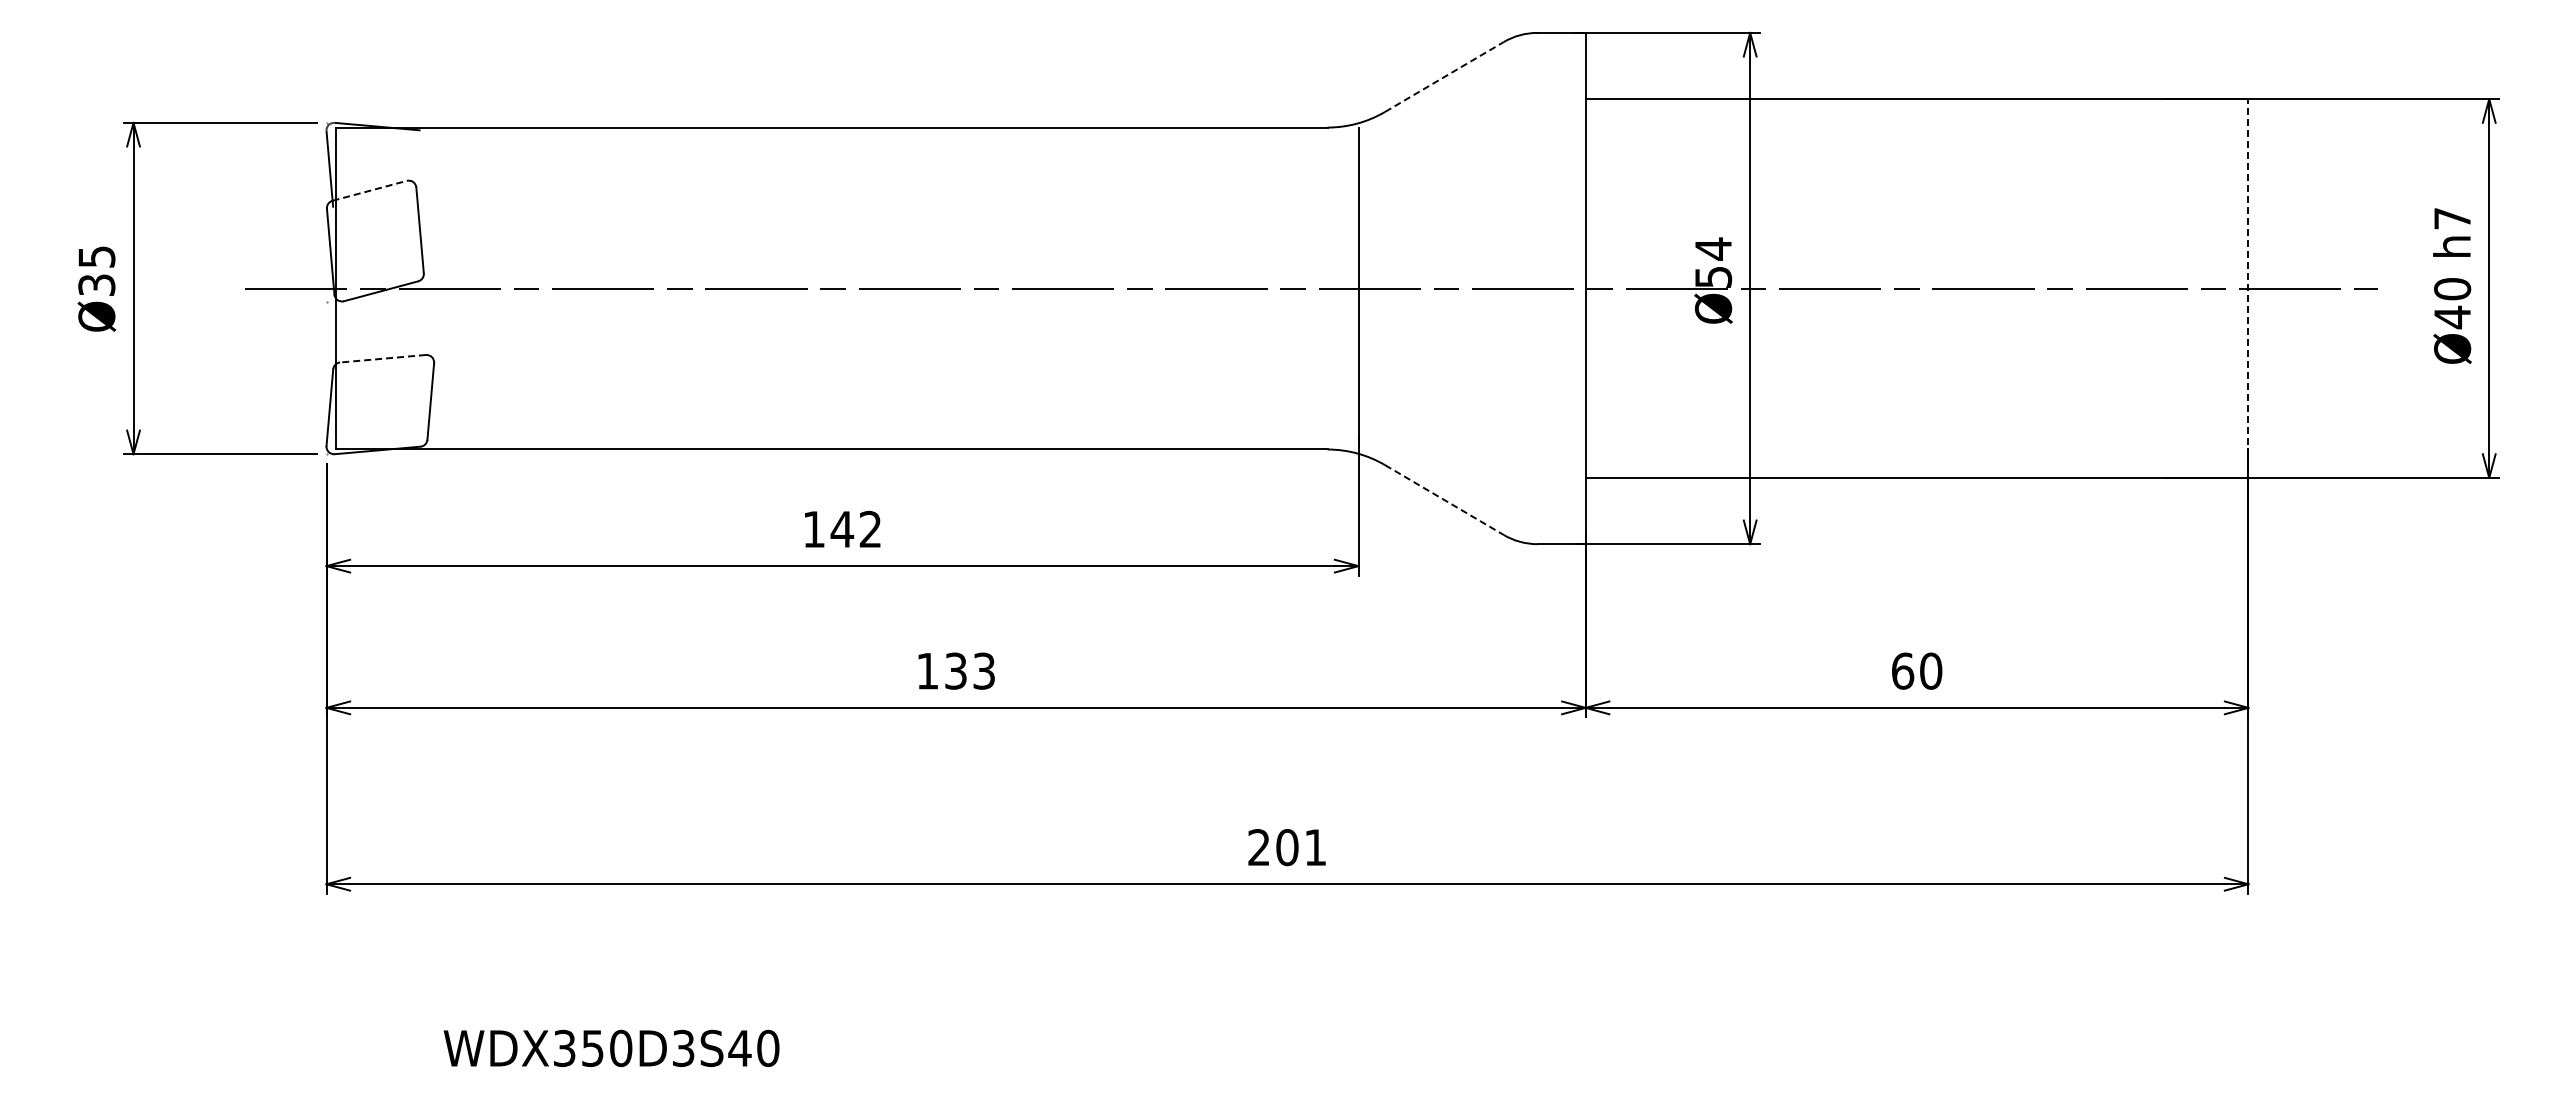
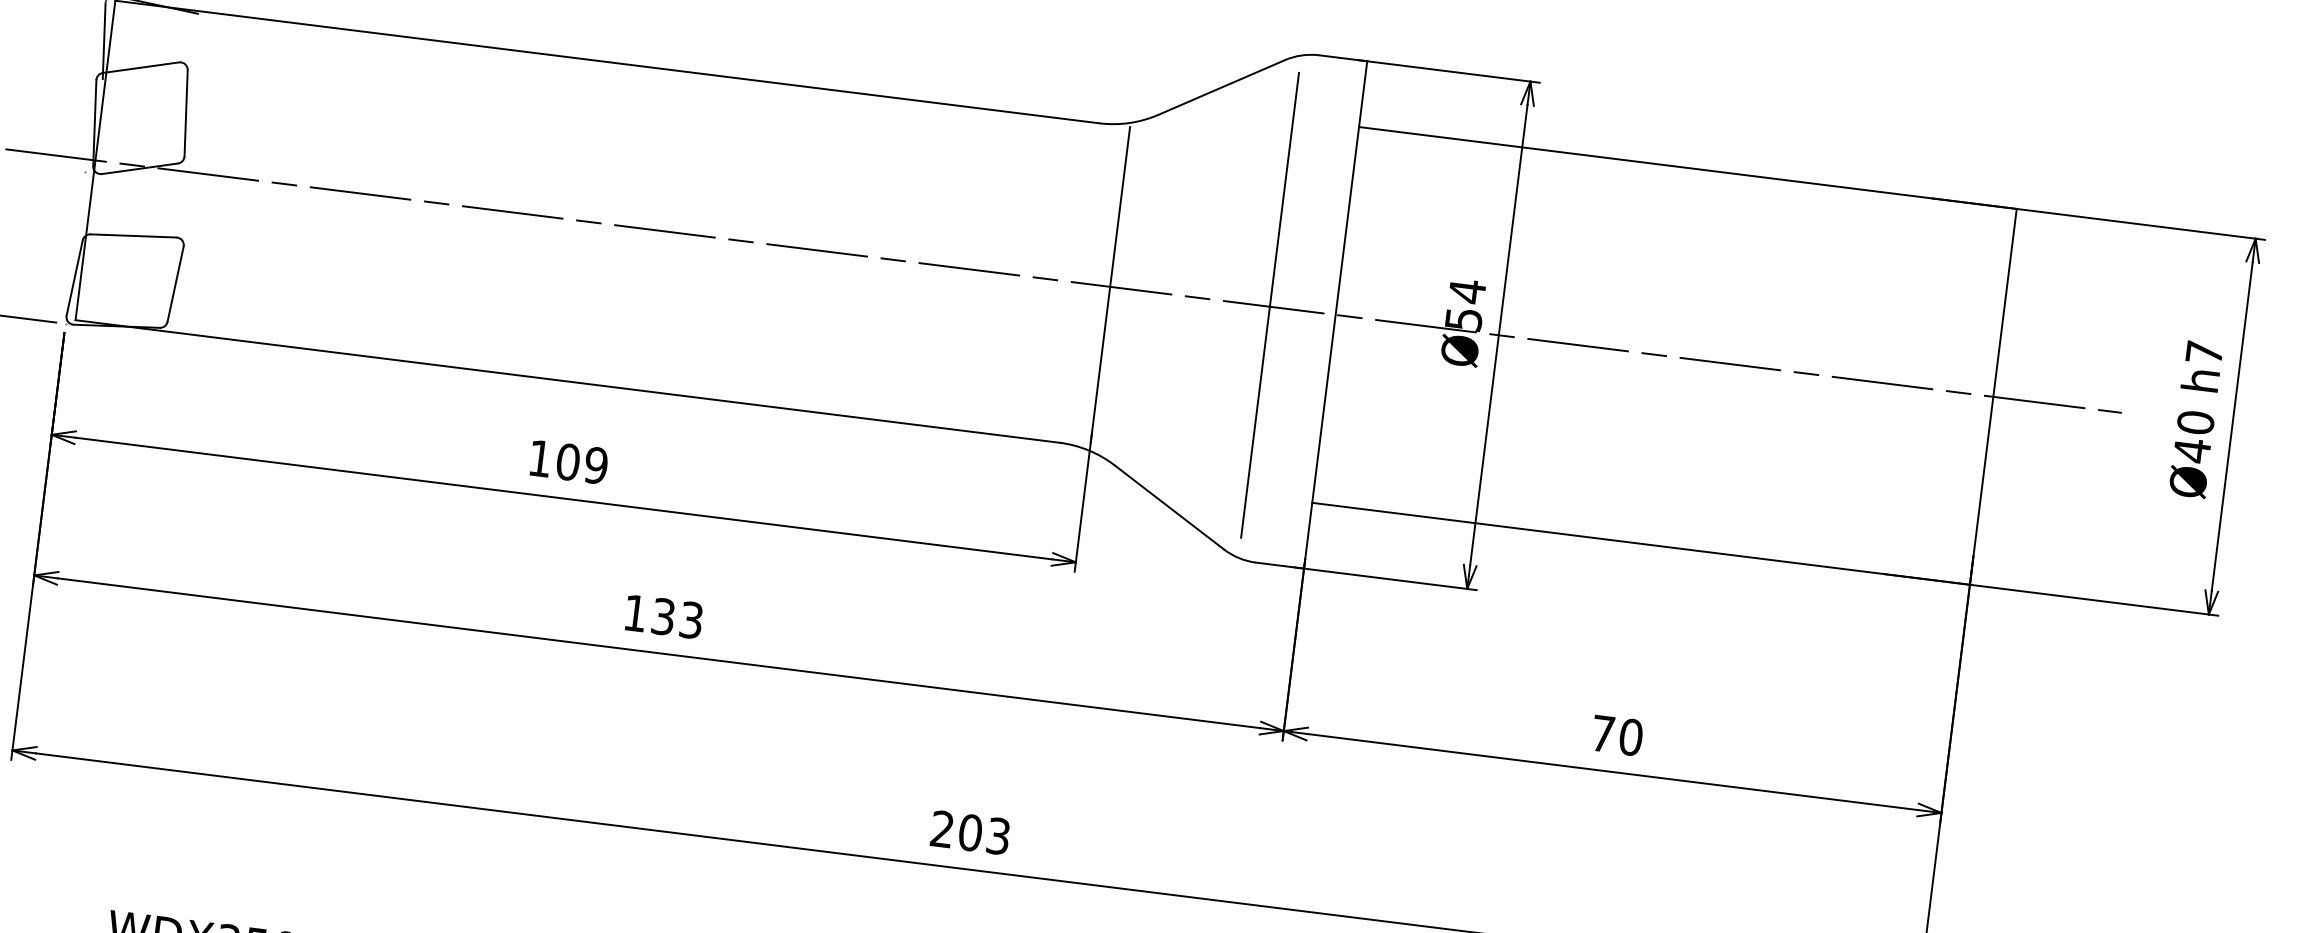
line: (1444, 76) -> (1221, 87), dashed -> solid
line: (370, 190) -> (141, 67), dashed -> solid
line: (1519, 286) -> (1270, 304), added
line: (2248, 288) -> (1993, 396), dashed -> solid
line: (382, 358) -> (133, 235), dashed -> solid
line: (1444, 500) -> (1169, 507), dashed -> solid
text: (855, 529) -> (581, 463), 142 -> 109
text: (1903, 670) -> (1603, 733), 60 -> 70
text: (1315, 847) -> (998, 836), 201 -> 203

